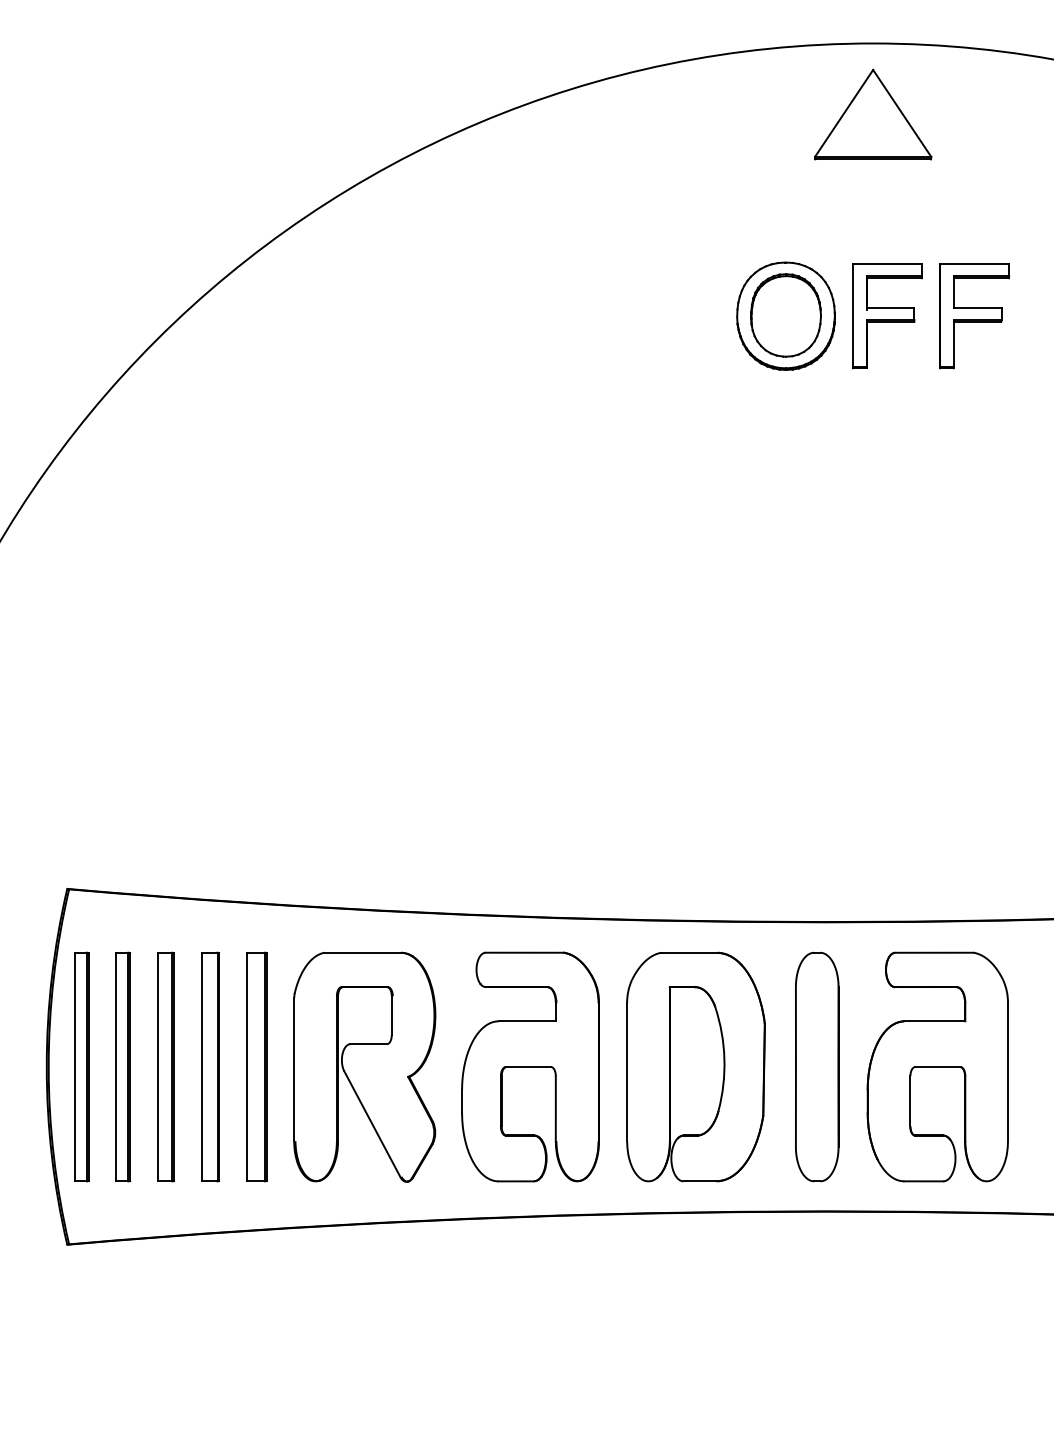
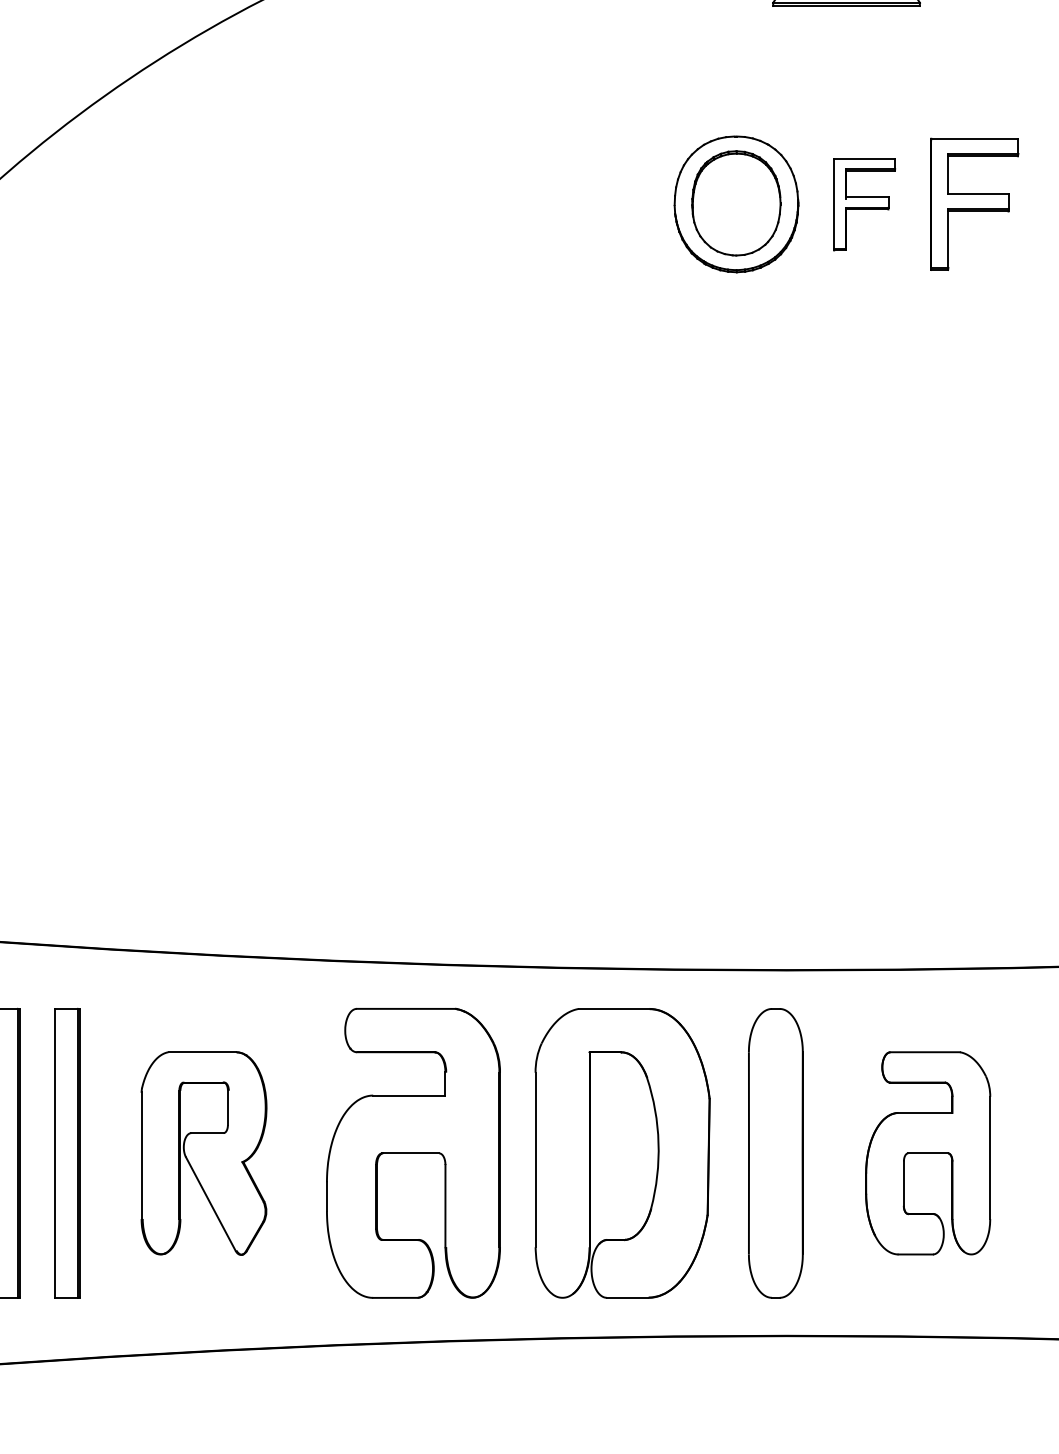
part: (887, 316) -> (864, 204), size x0.7
part: (364, 1066) -> (203, 1152), size x0.7
part: (937, 1066) -> (927, 1152), size x0.7

